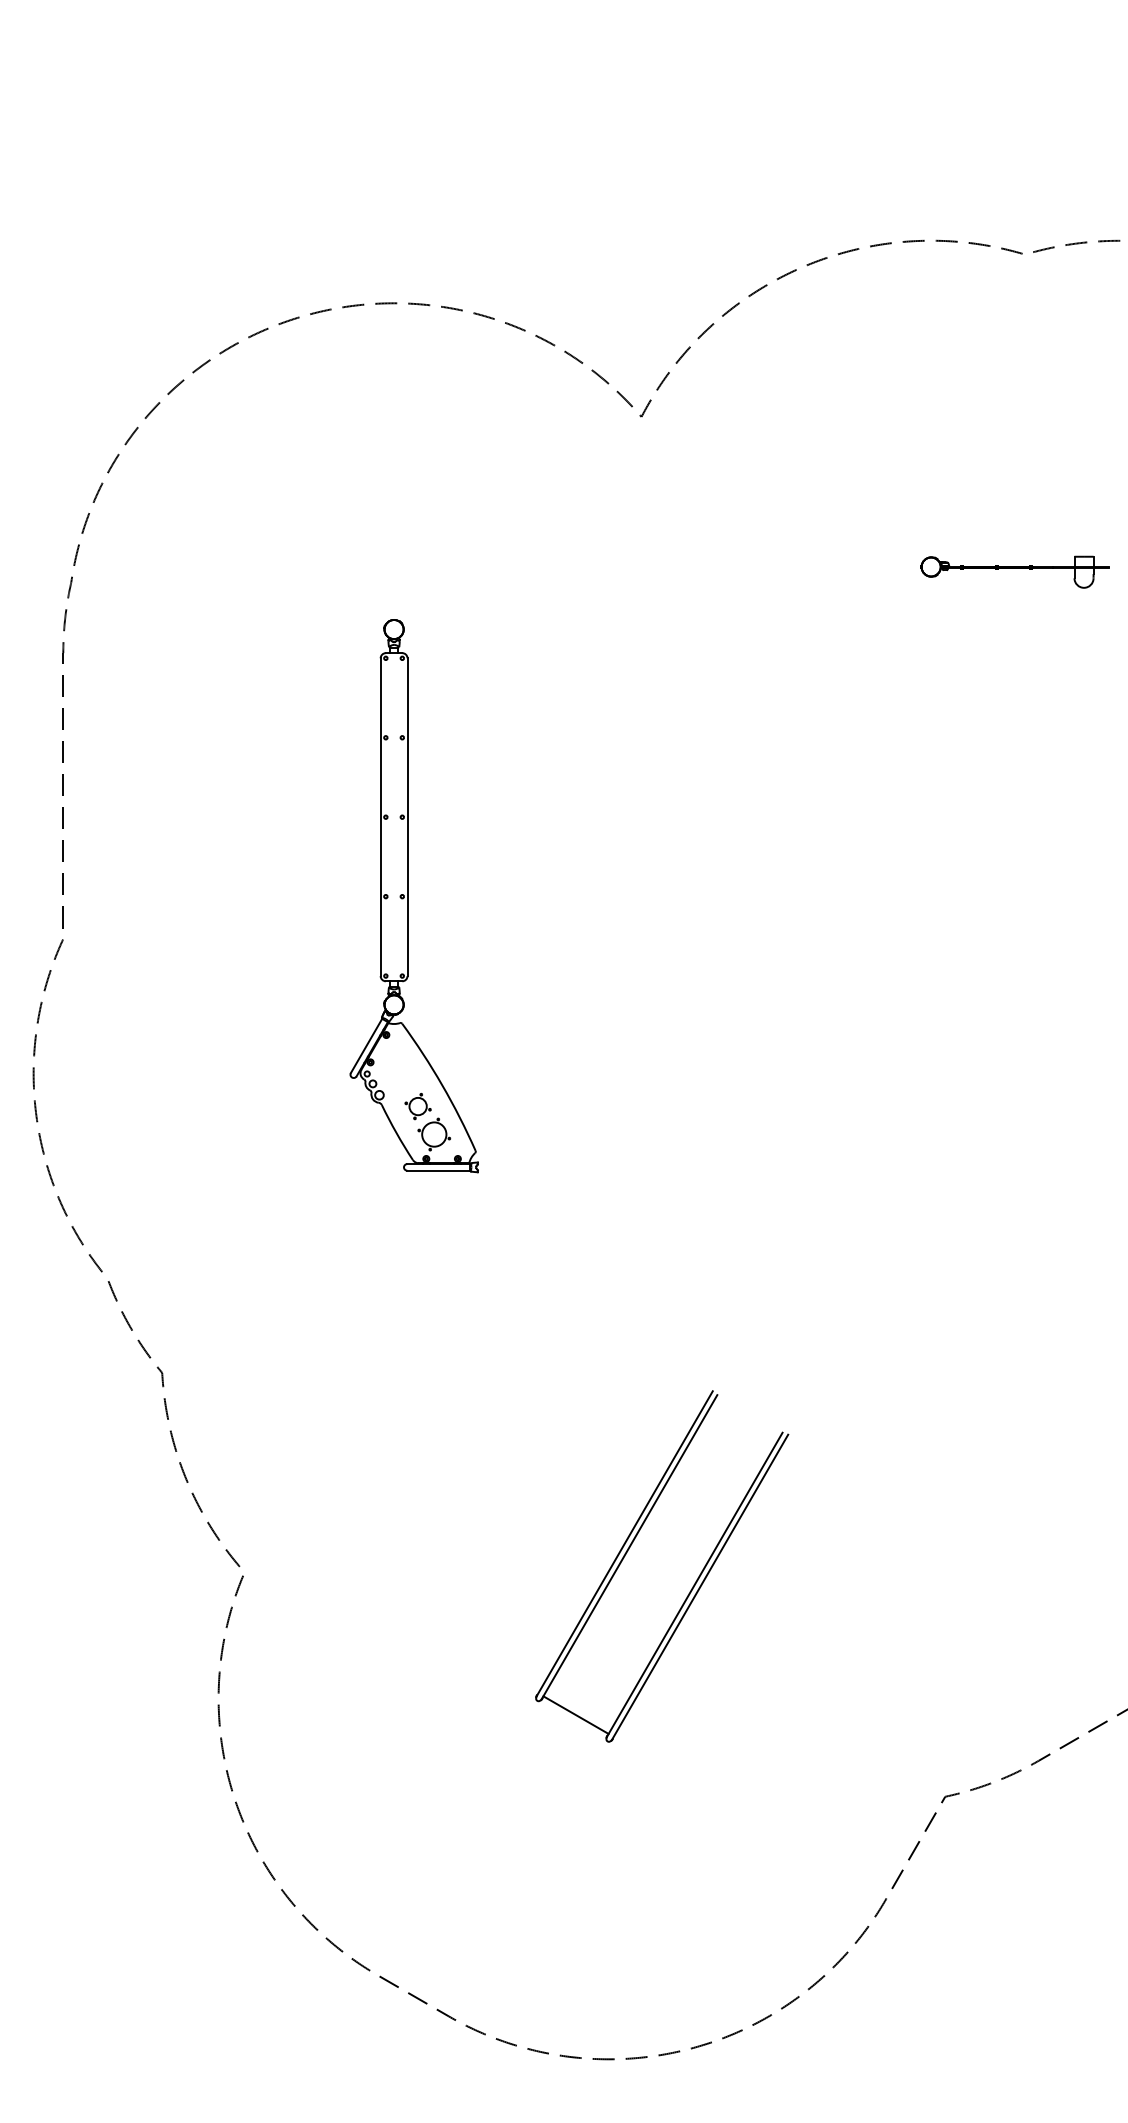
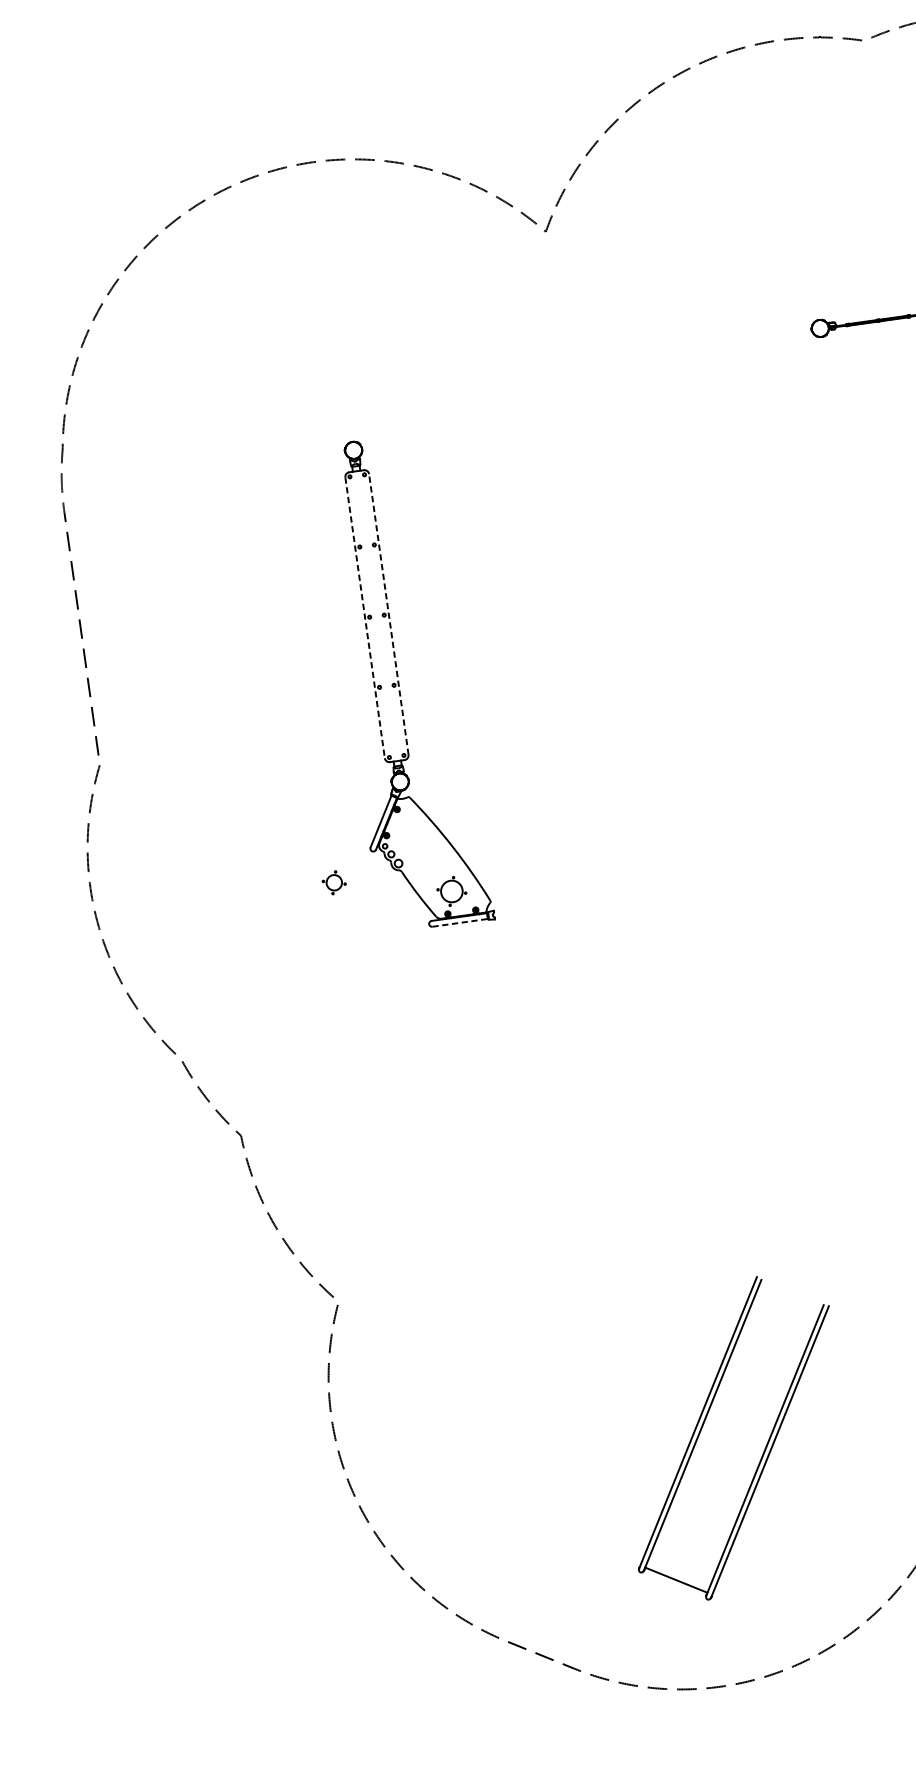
line: (380, 817) -> (364, 618), solid -> dashed
line: (407, 817) -> (388, 614), solid -> dashed
part: (417, 1106) -> (333, 882), moved
line: (439, 1170) -> (460, 922), solid -> dashed
part: (693, 1584) -> (763, 1450), moved

